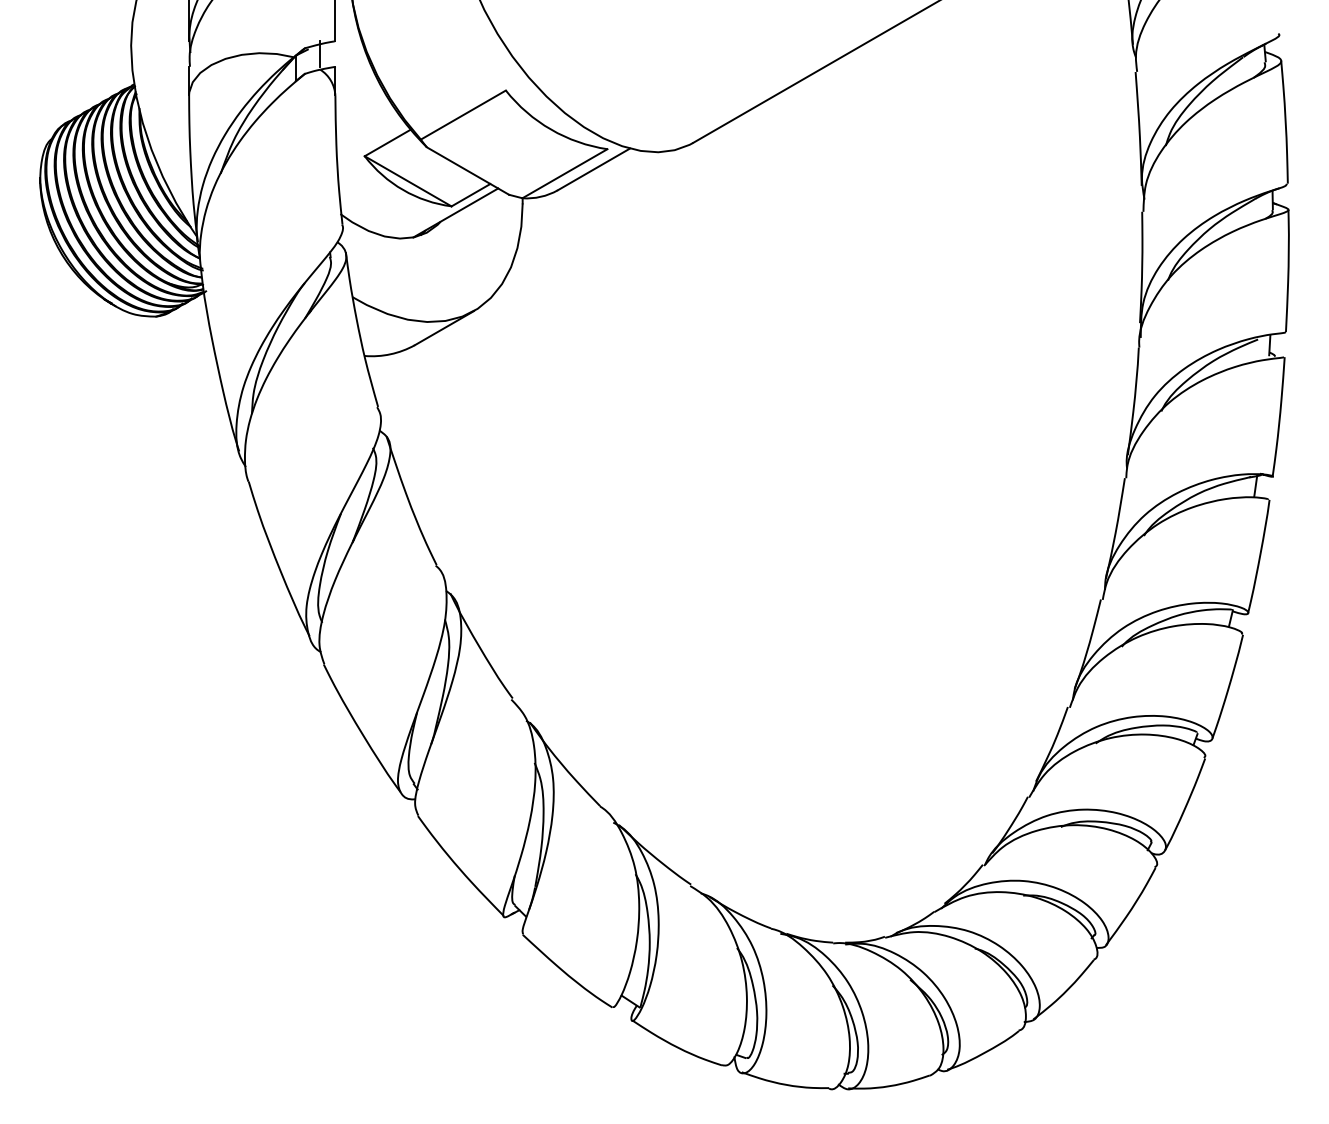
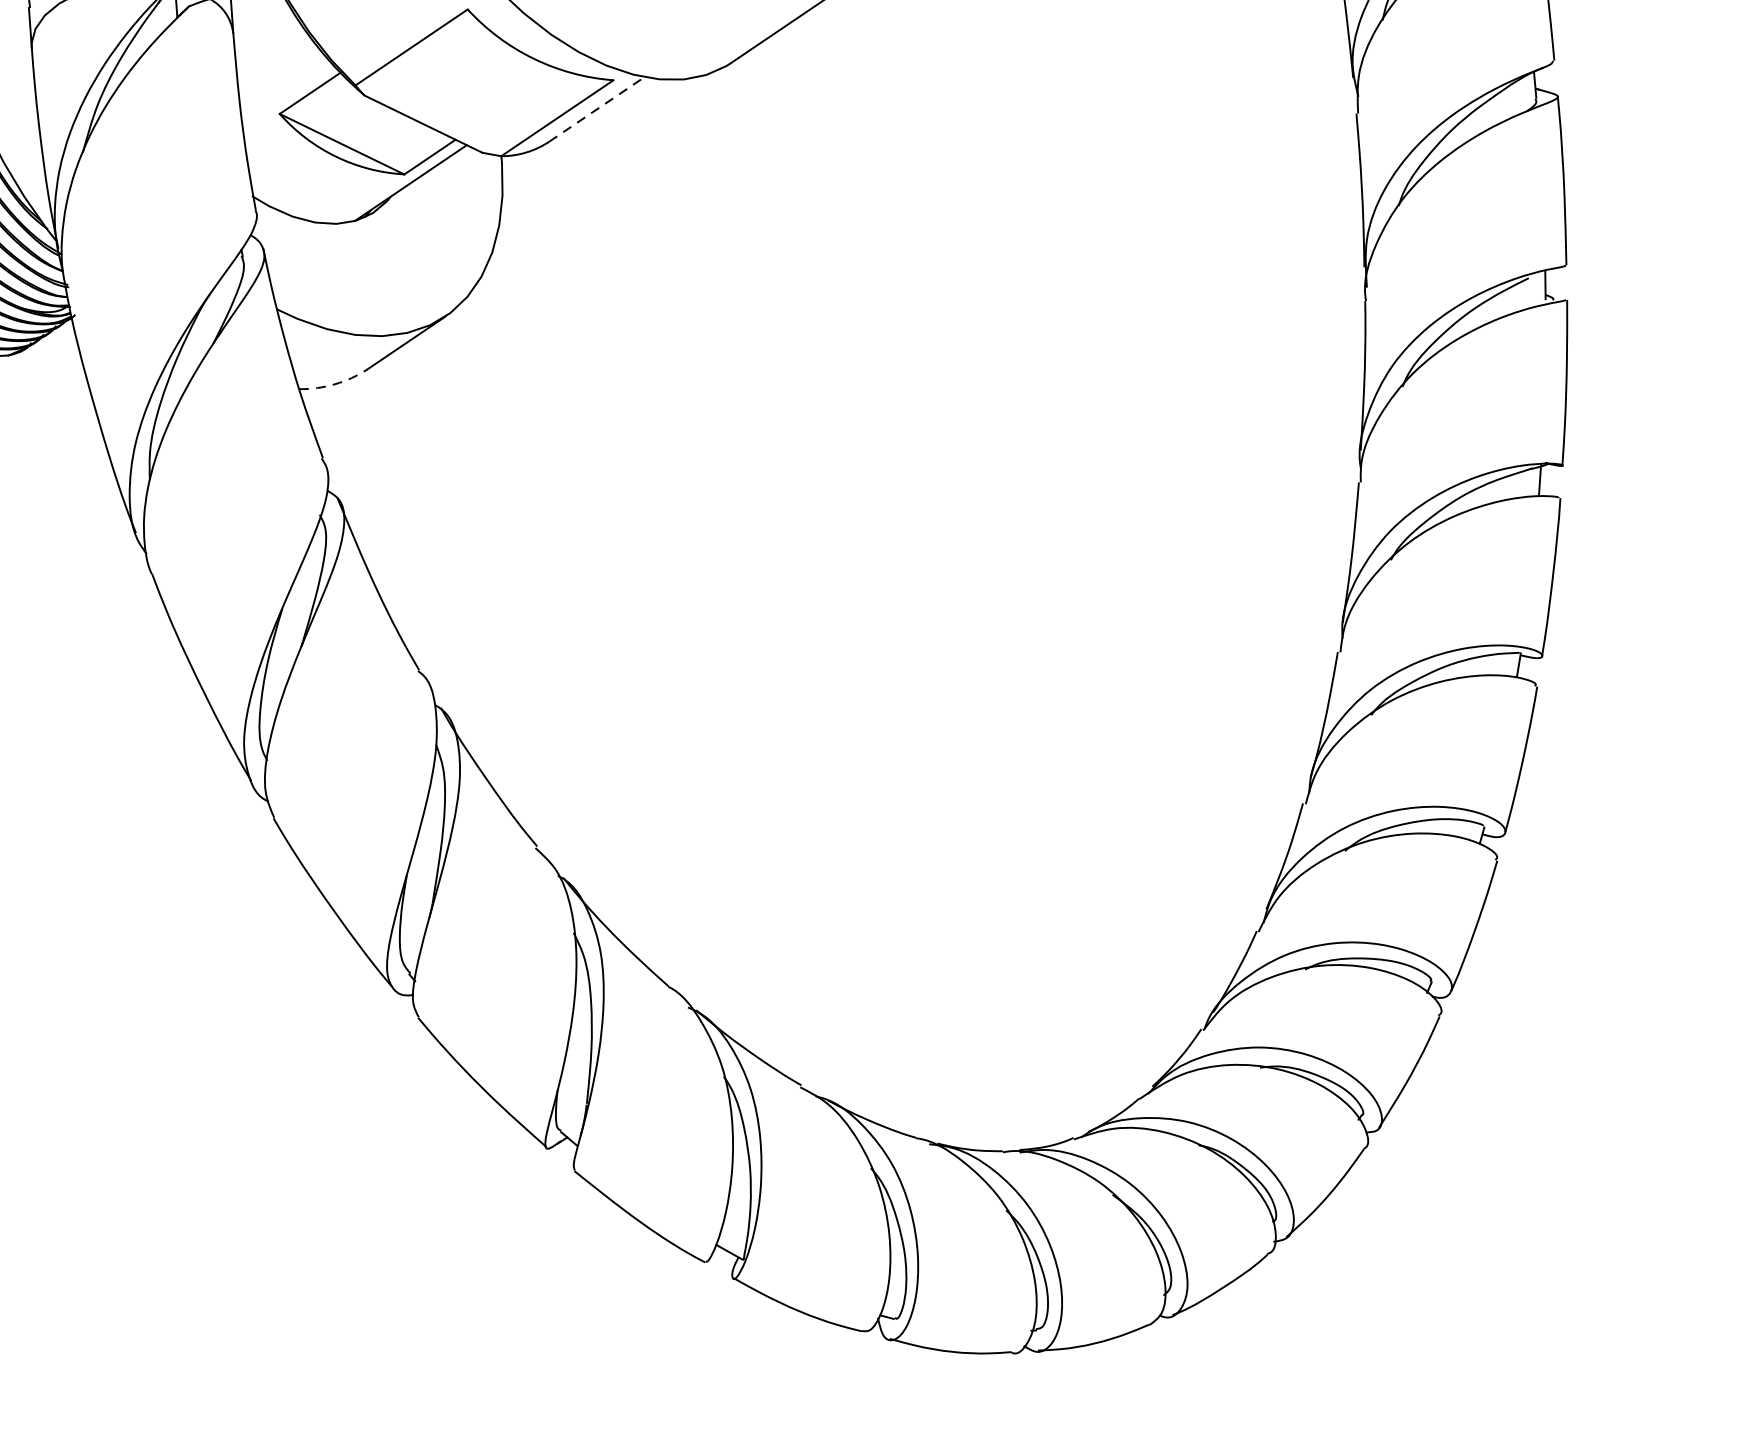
line: (593, 169) -> (596, 109), solid -> dashed
arc: (390, 354) -> (334, 384), solid -> dashed

